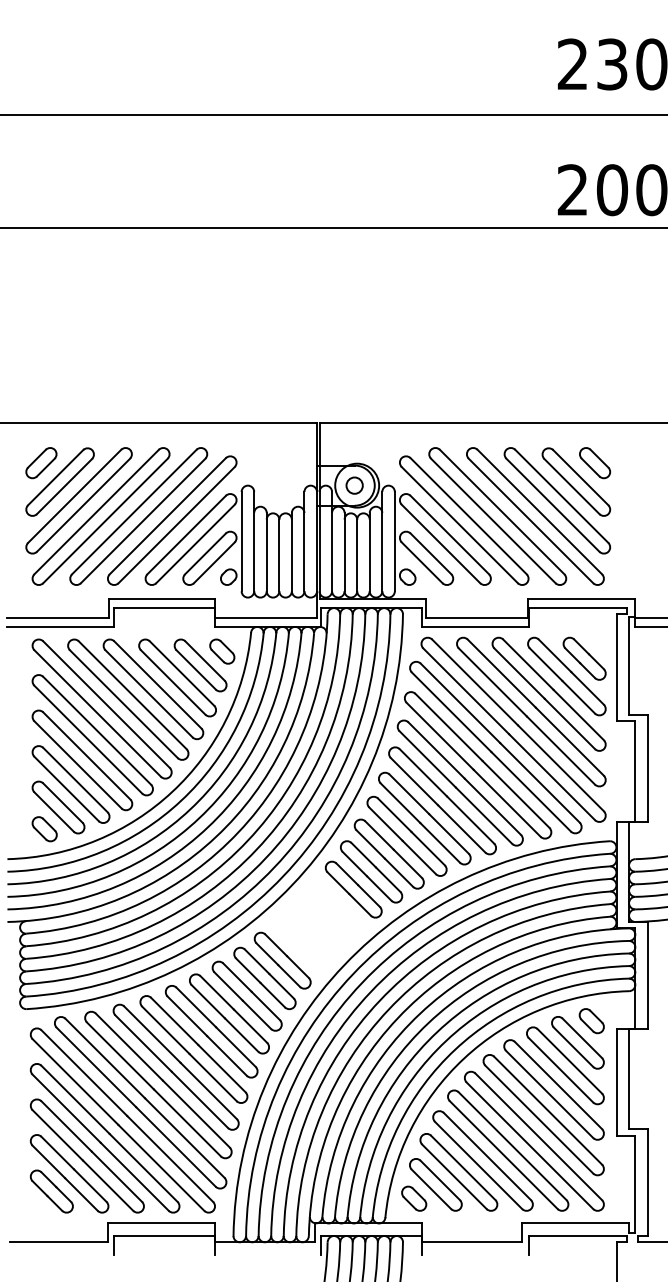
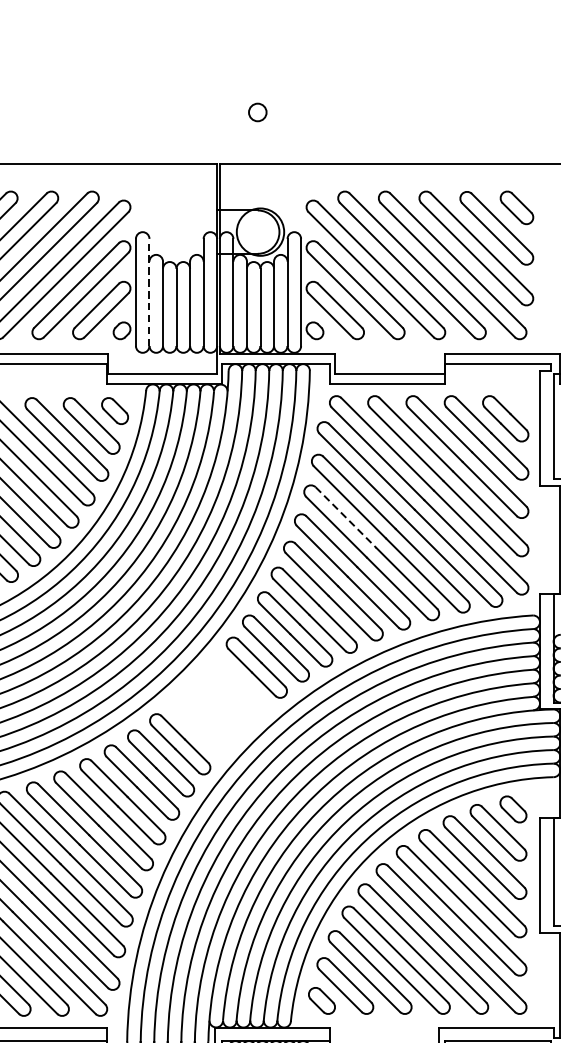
circle: (354, 485) -> (257, 112), moved
line: (254, 541) -> (149, 292), solid -> dashed
line: (436, 750) -> (346, 517), solid -> dashed

